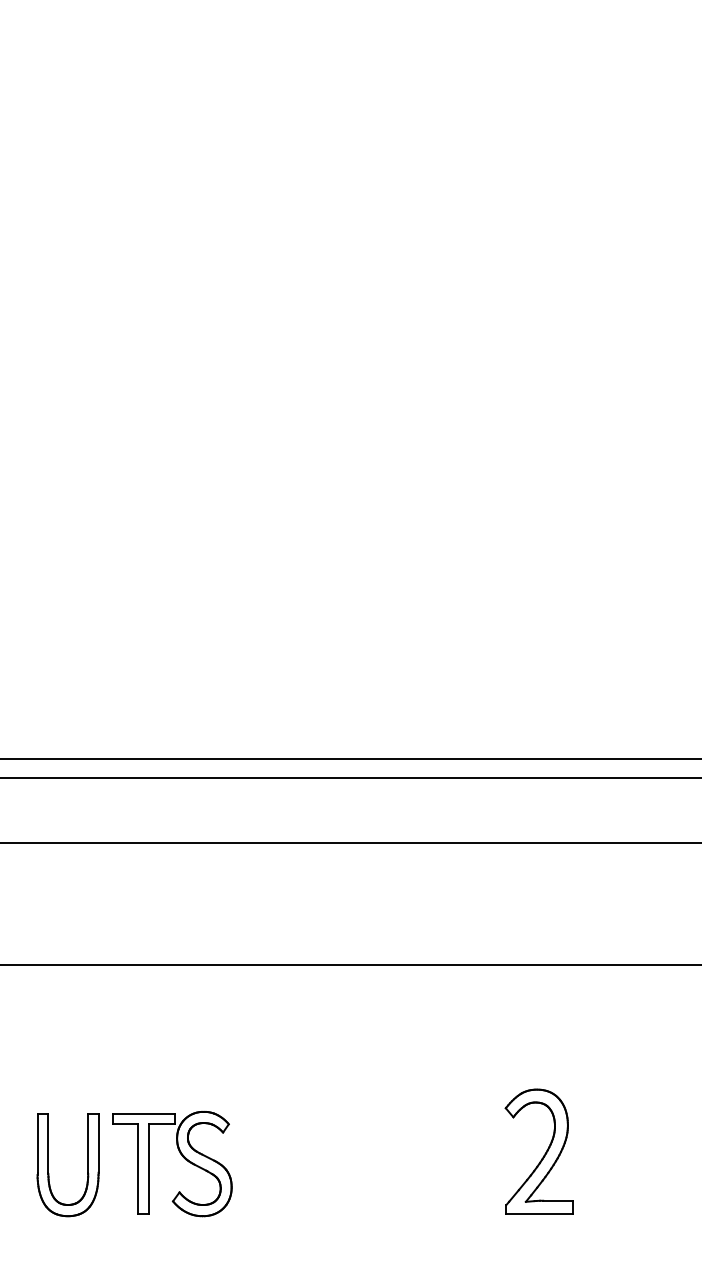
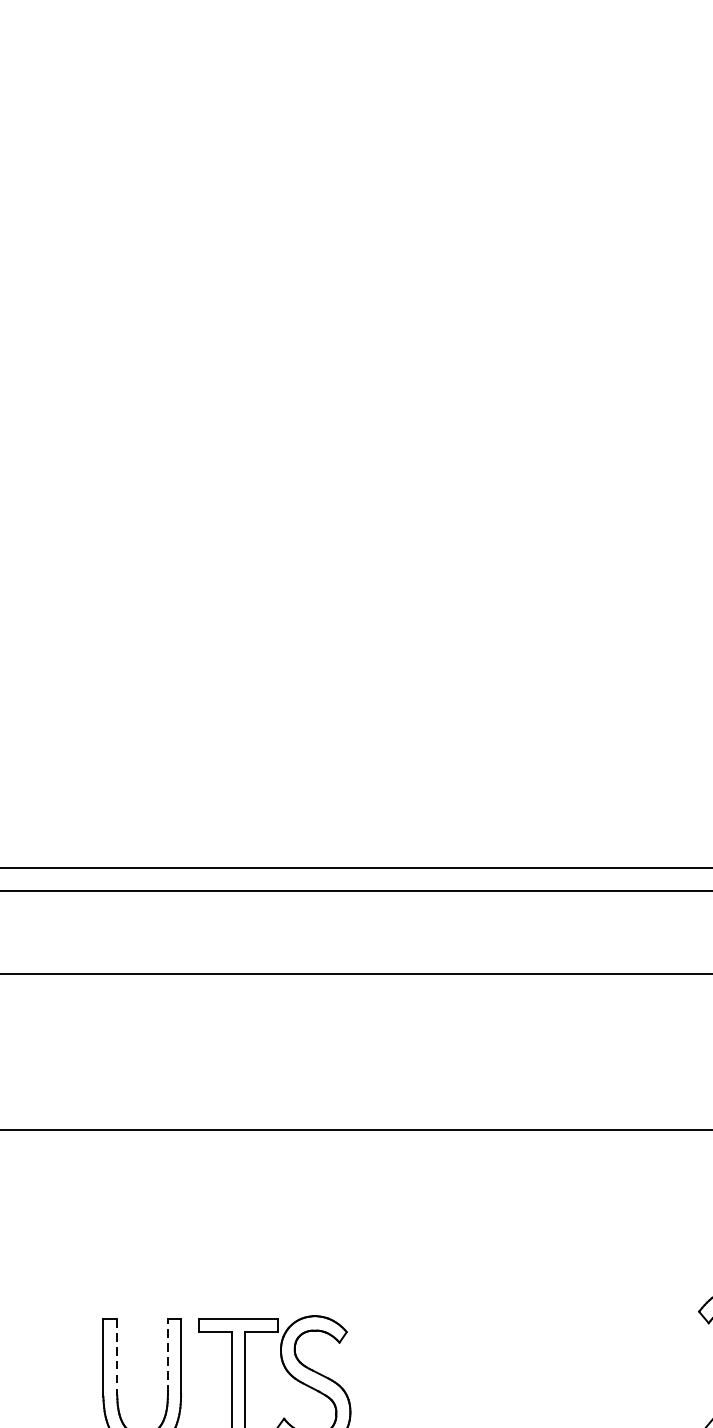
line: (48, 1143) -> (117, 1356), solid -> dashed
line: (88, 1143) -> (168, 1356), solid -> dashed

